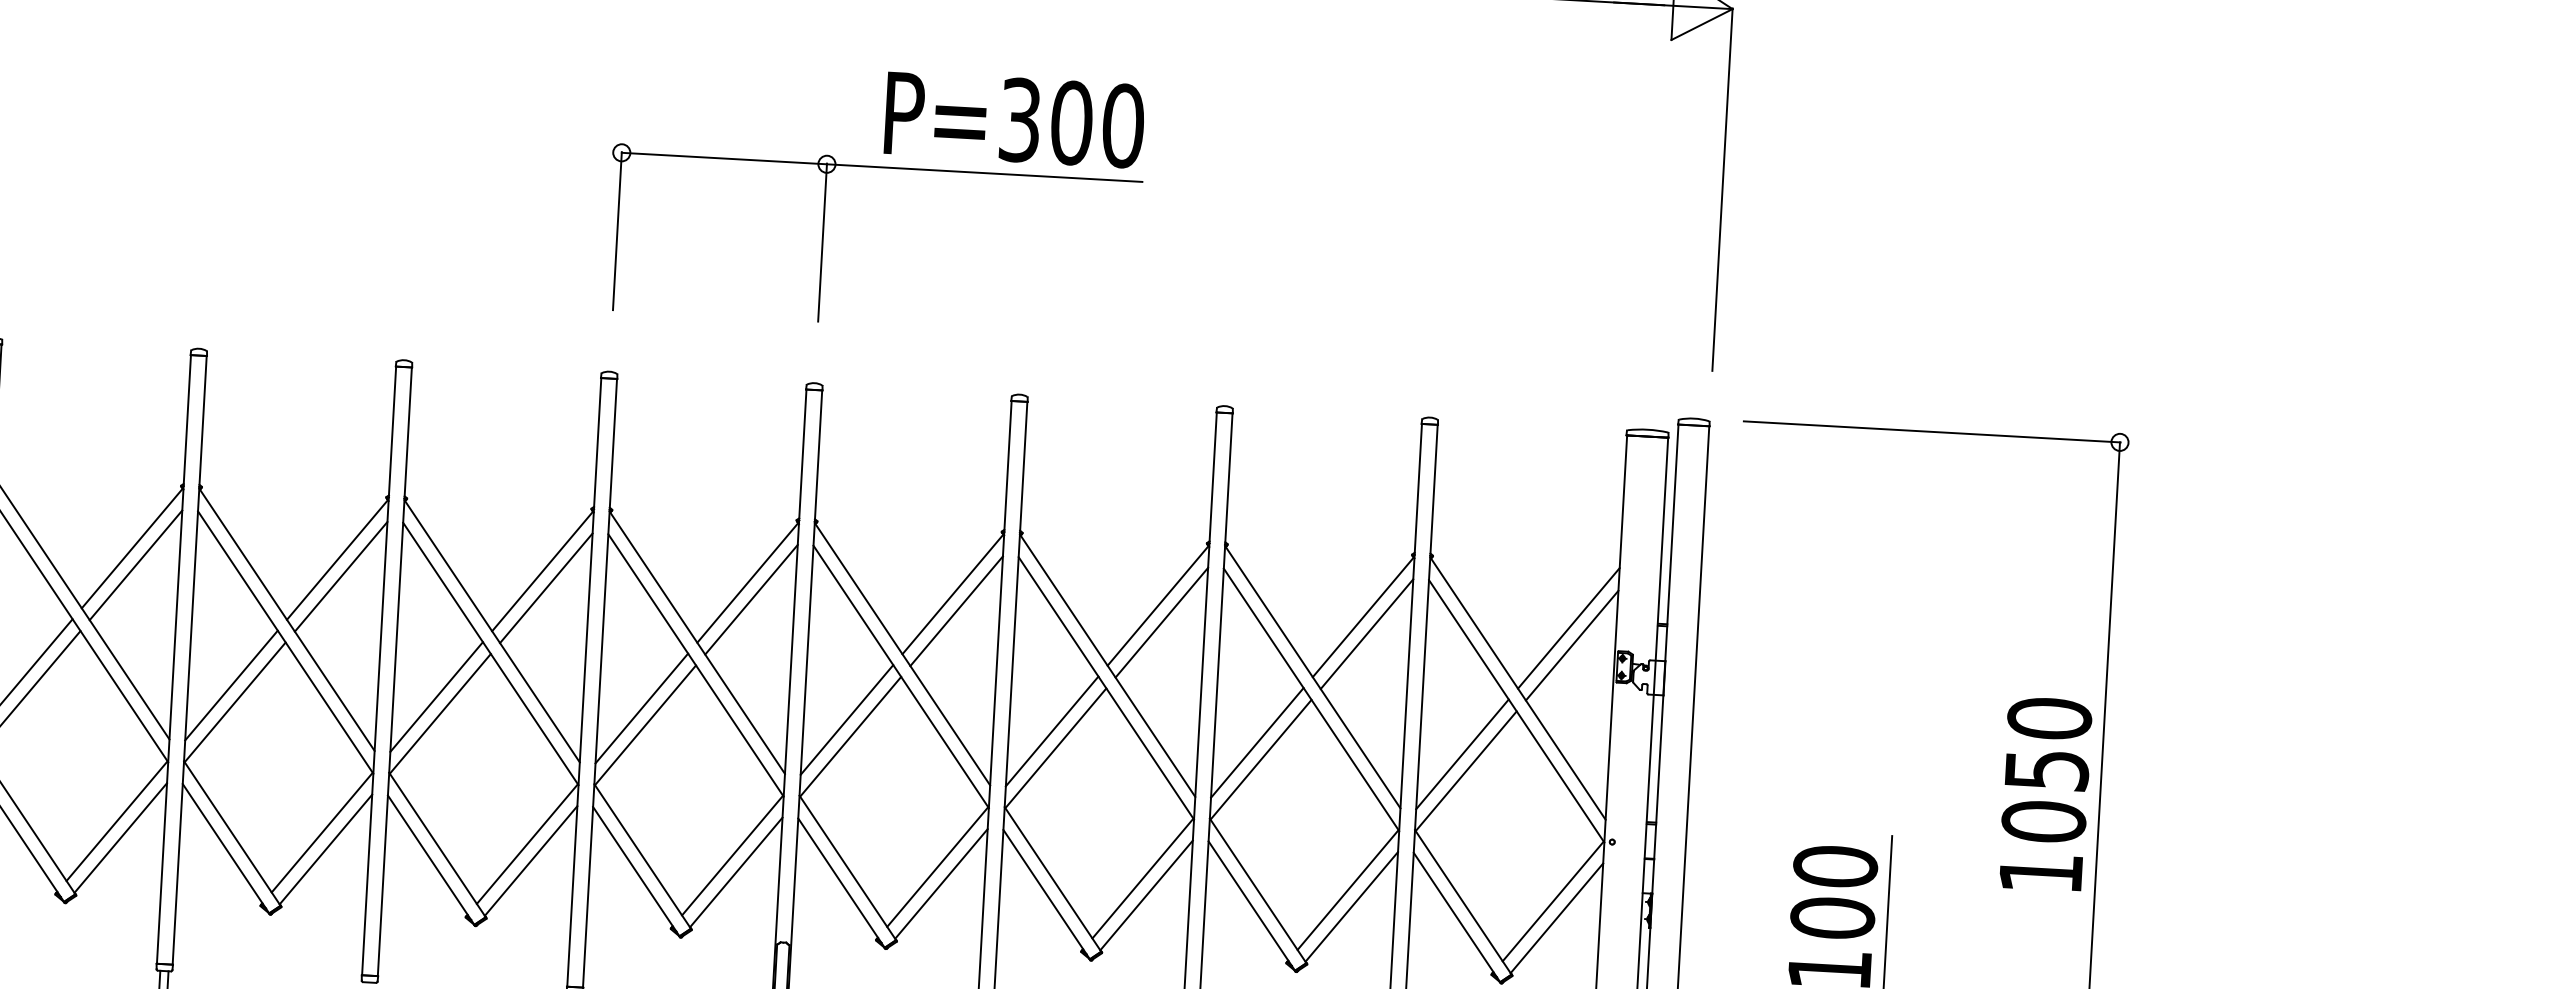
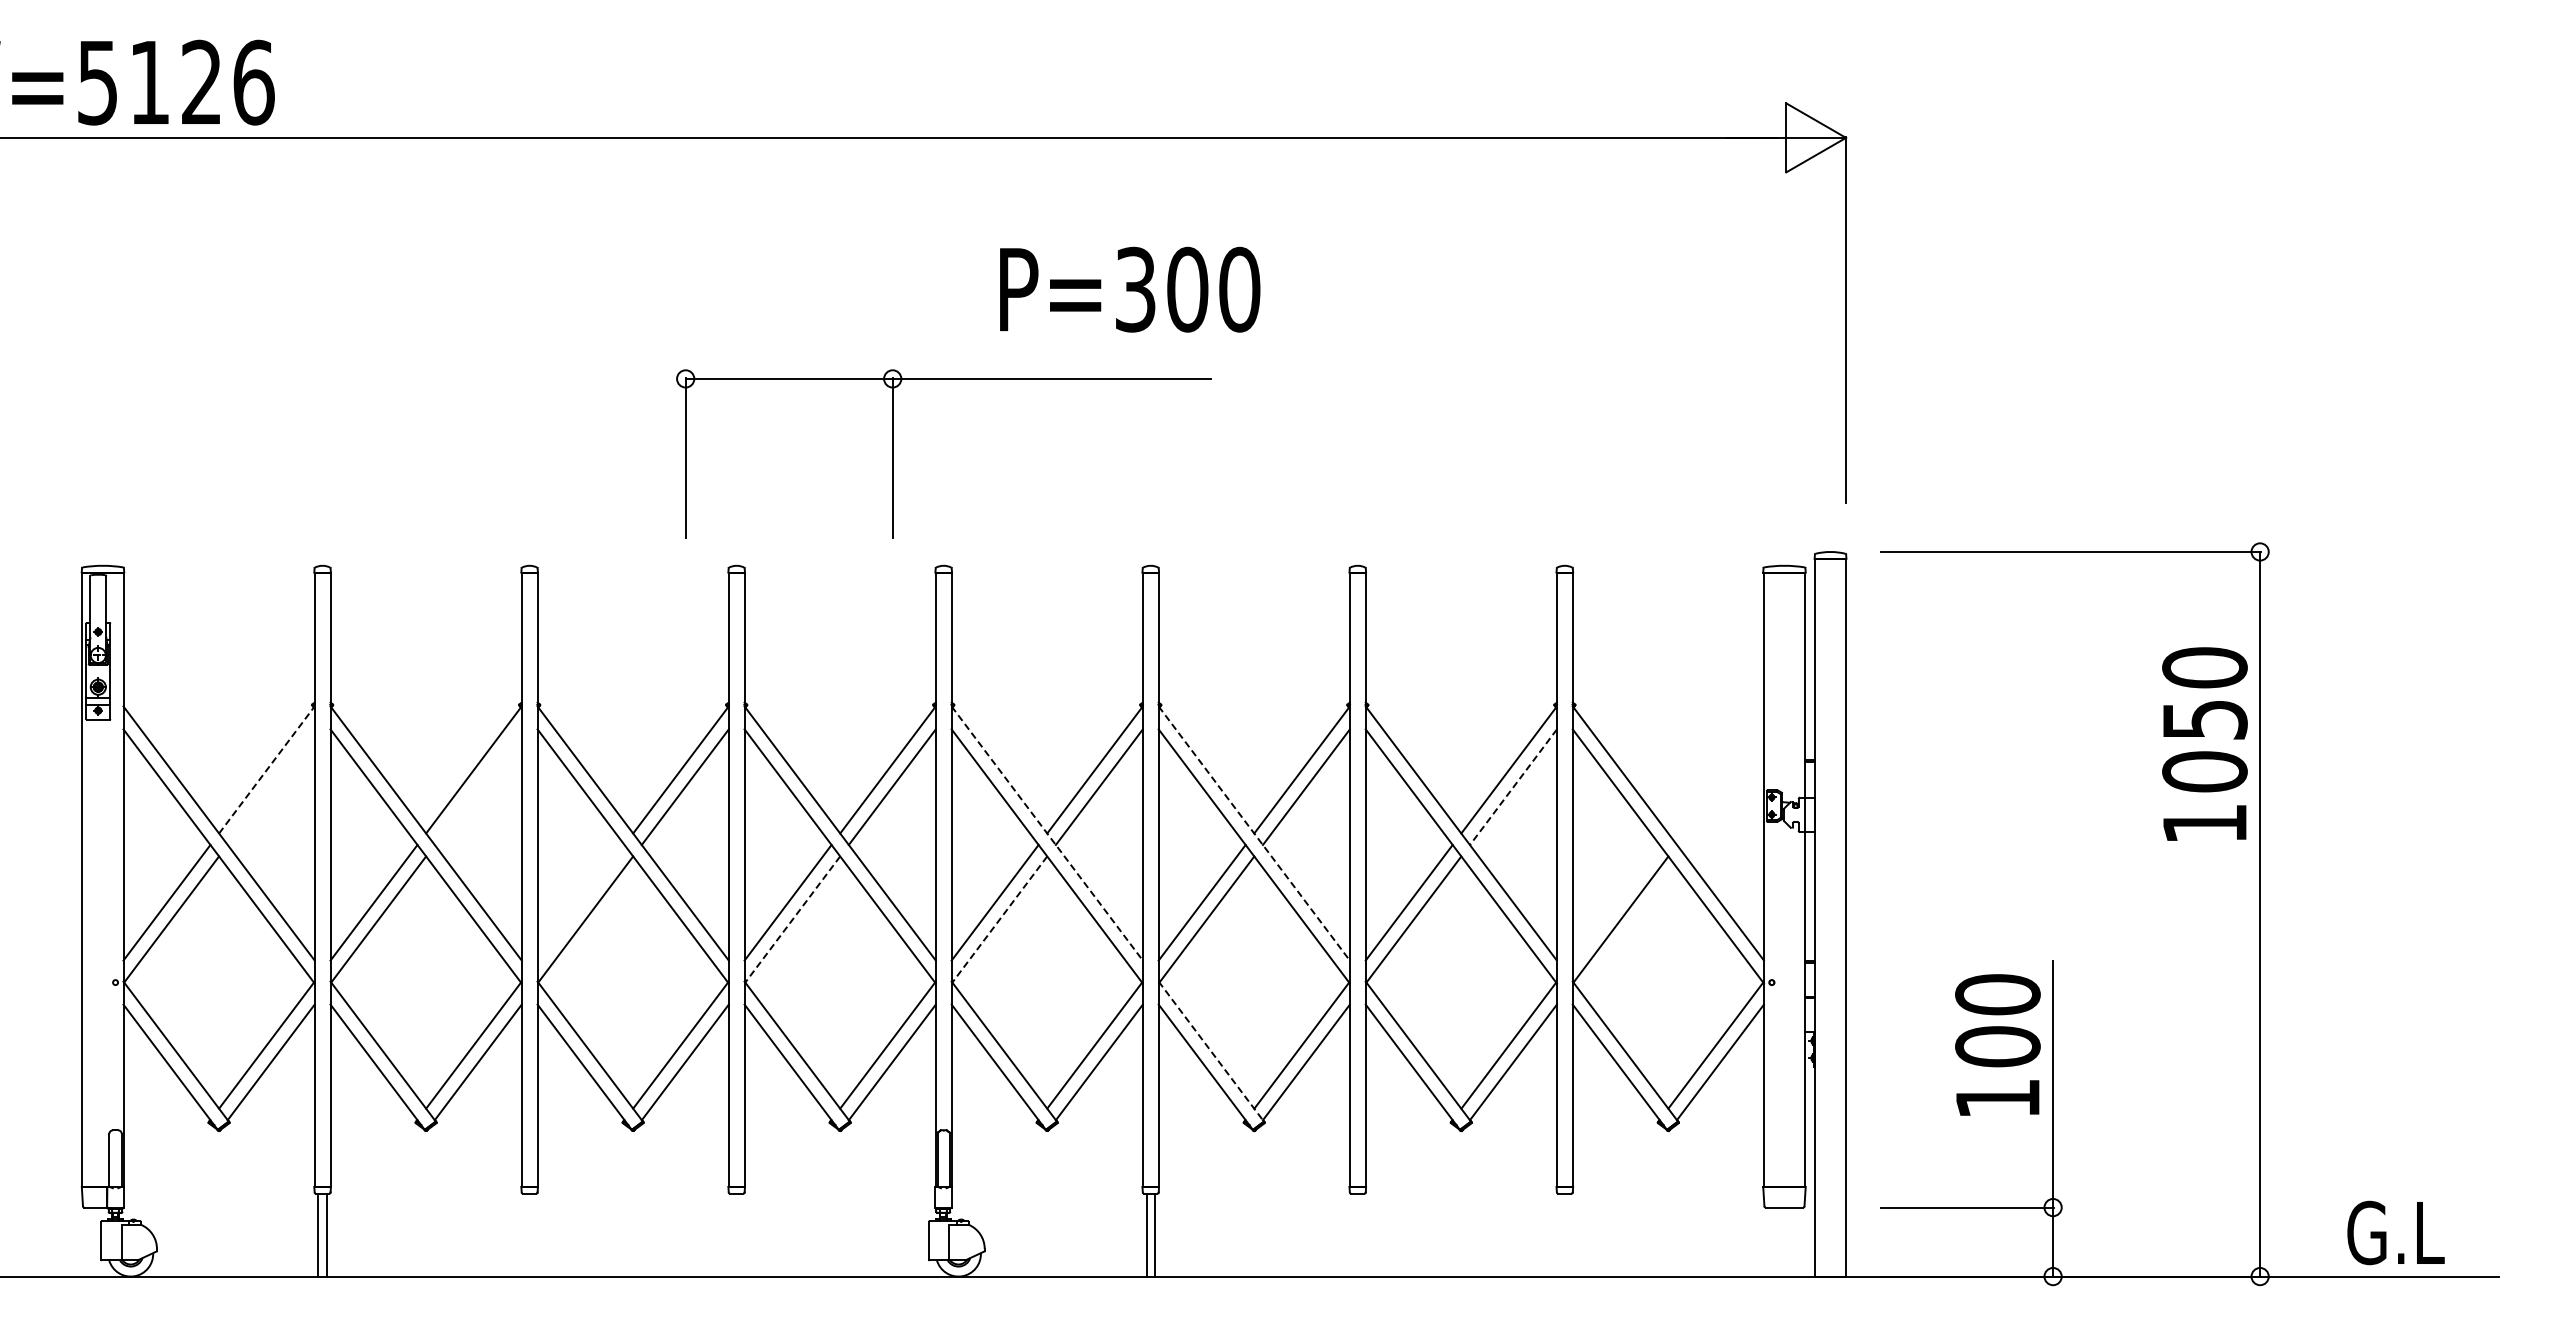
part: (823, 238) -> (893, 453), moved
line: (132, 548) -> (266, 770), solid -> dashed
line: (135, 564) -> (270, 786), removed
line: (340, 576) -> (477, 786), removed
line: (1568, 627) -> (1715, 769), removed
line: (1367, 634) -> (1513, 787), solid -> dashed
line: (1572, 644) -> (1720, 786), removed
line: (902, 654) -> (1047, 833), solid -> dashed
line: (1107, 665) -> (1254, 833), solid -> dashed
line: (436, 696) -> (580, 902), removed
line: (645, 725) -> (792, 919), solid -> dashed
line: (850, 736) -> (999, 919), solid -> dashed
line: (1461, 754) -> (1615, 902), removed
text: (2045, 793) -> (2204, 743), moved
line: (1053, 879) -> (1211, 1051), solid -> dashed

